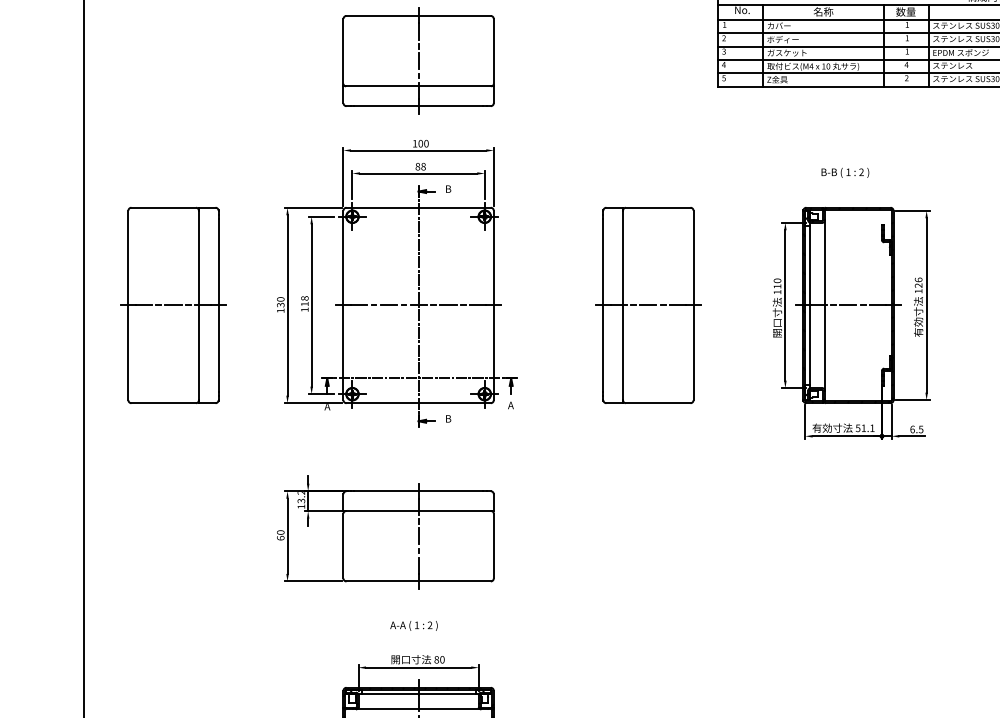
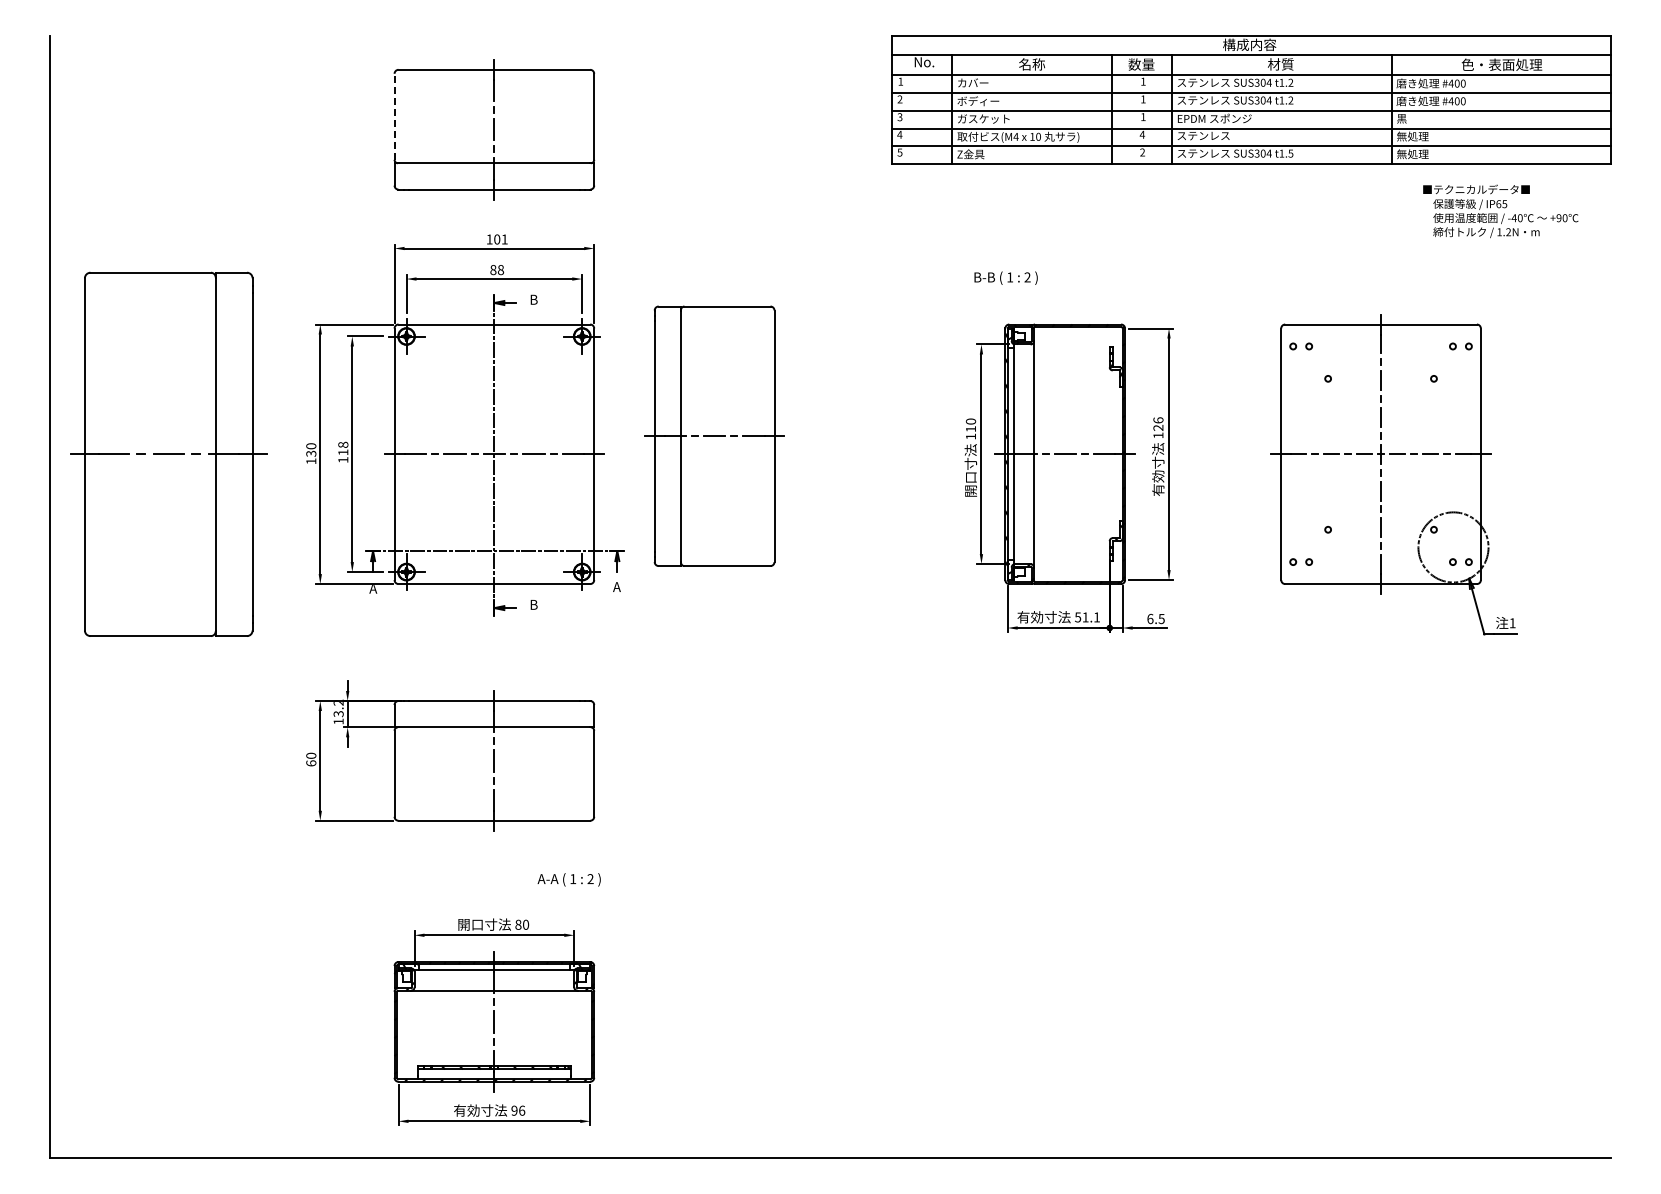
line: (343, 51) -> (394, 116), solid -> dashed
text: (426, 143) -> (504, 239), 100 -> 101
text: (844, 172) -> (1005, 277), moved
part: (173, 304) -> (168, 453), size x1.4
part: (648, 304) -> (714, 435), moved
text: (413, 625) -> (568, 879), moved

